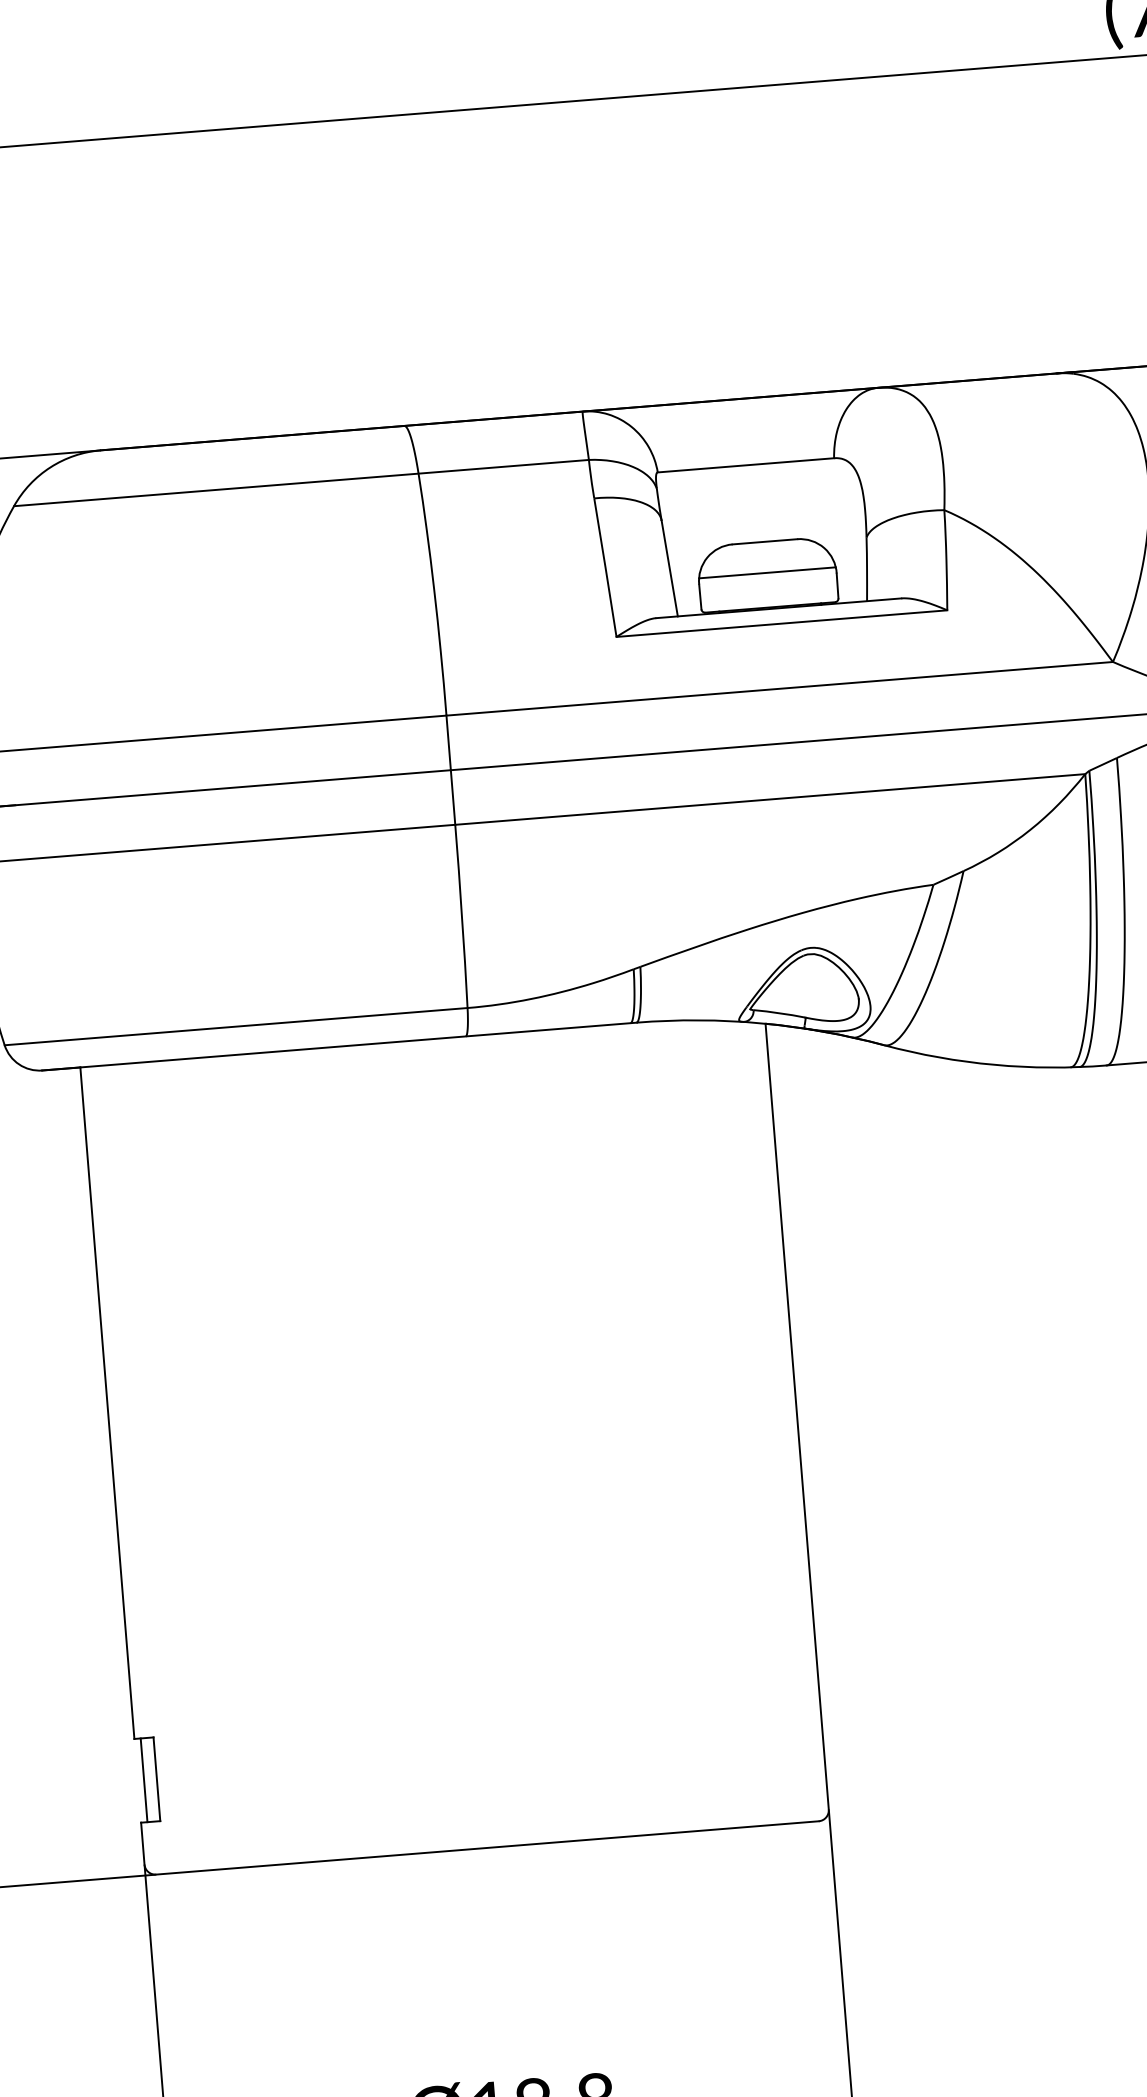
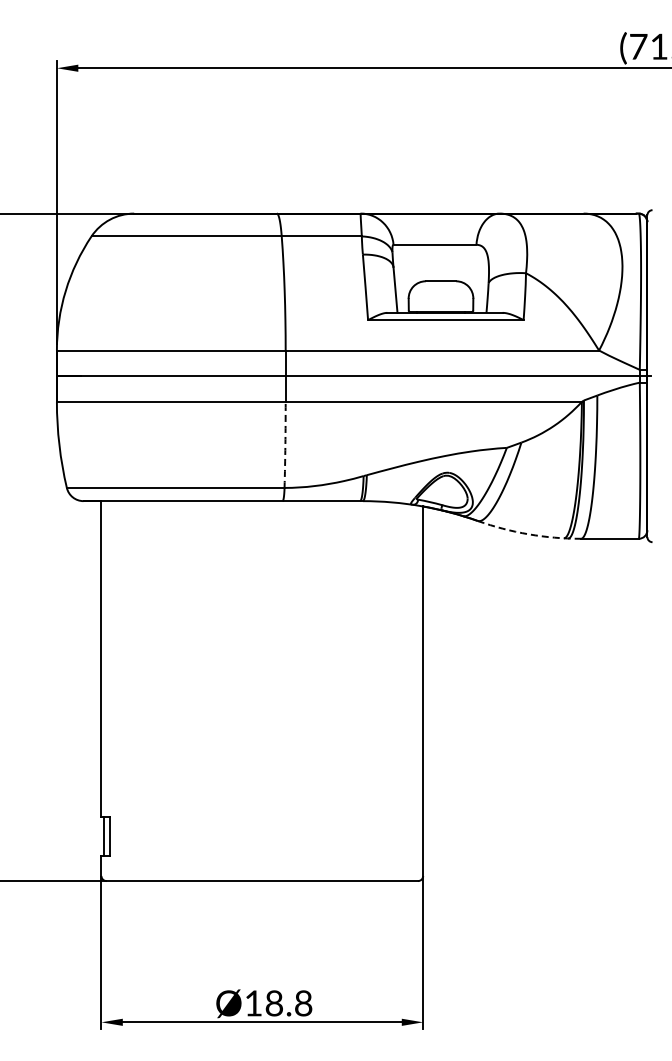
line: (766, 572) -> (440, 295), removed
arc: (462, 915) -> (285, 444), solid -> dashed
arc: (994, 1065) -> (528, 534), solid -> dashed

